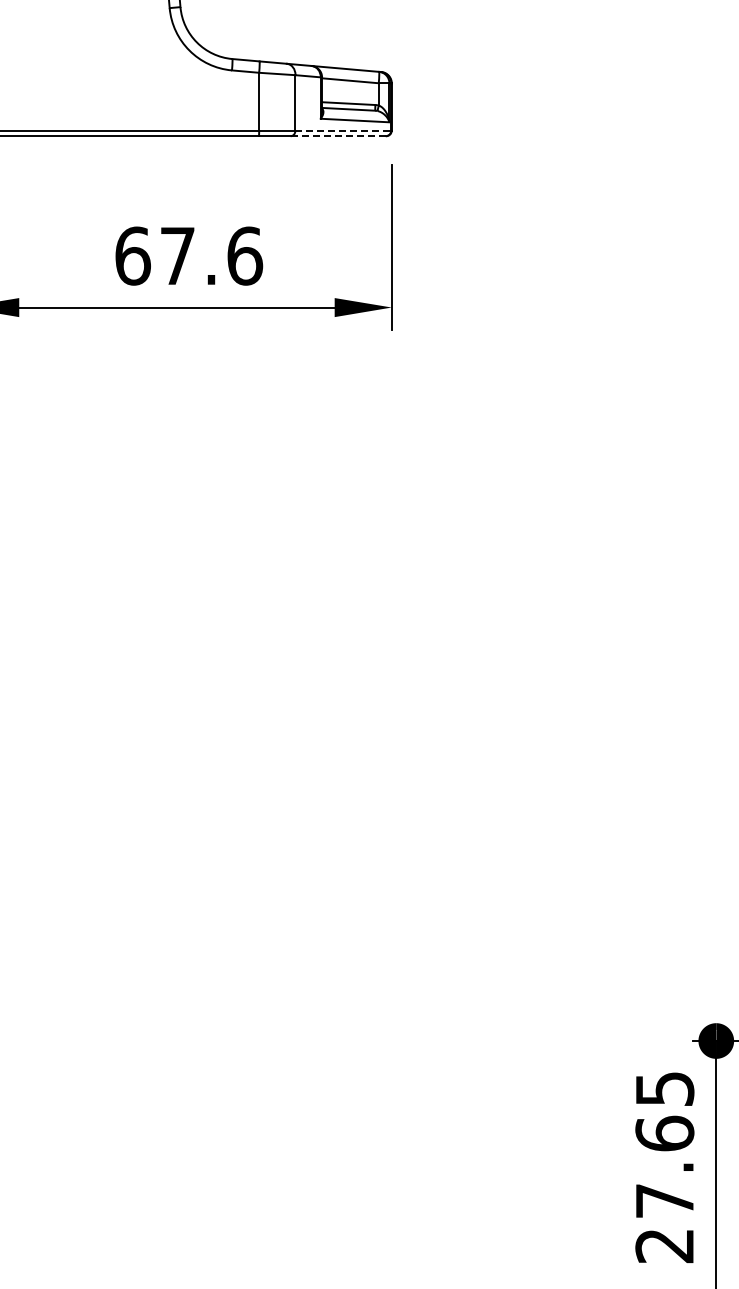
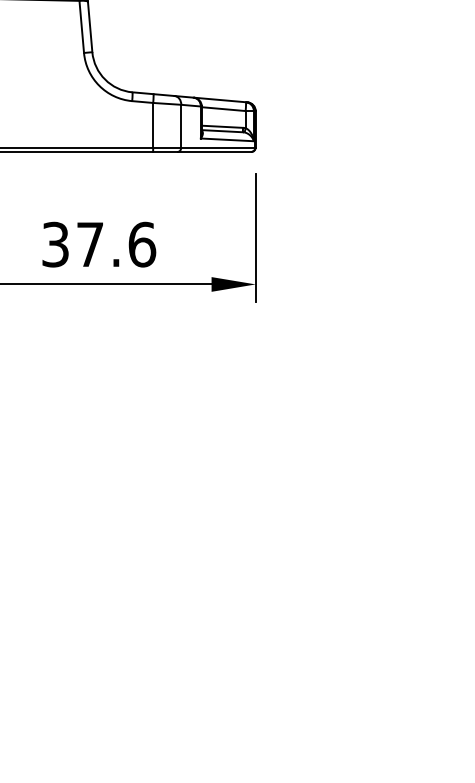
line: (343, 130) -> (218, 147), dashed -> solid
line: (338, 136) -> (214, 152), dashed -> solid
text: (132, 255) -> (55, 244), 67.6 -> 37.6

